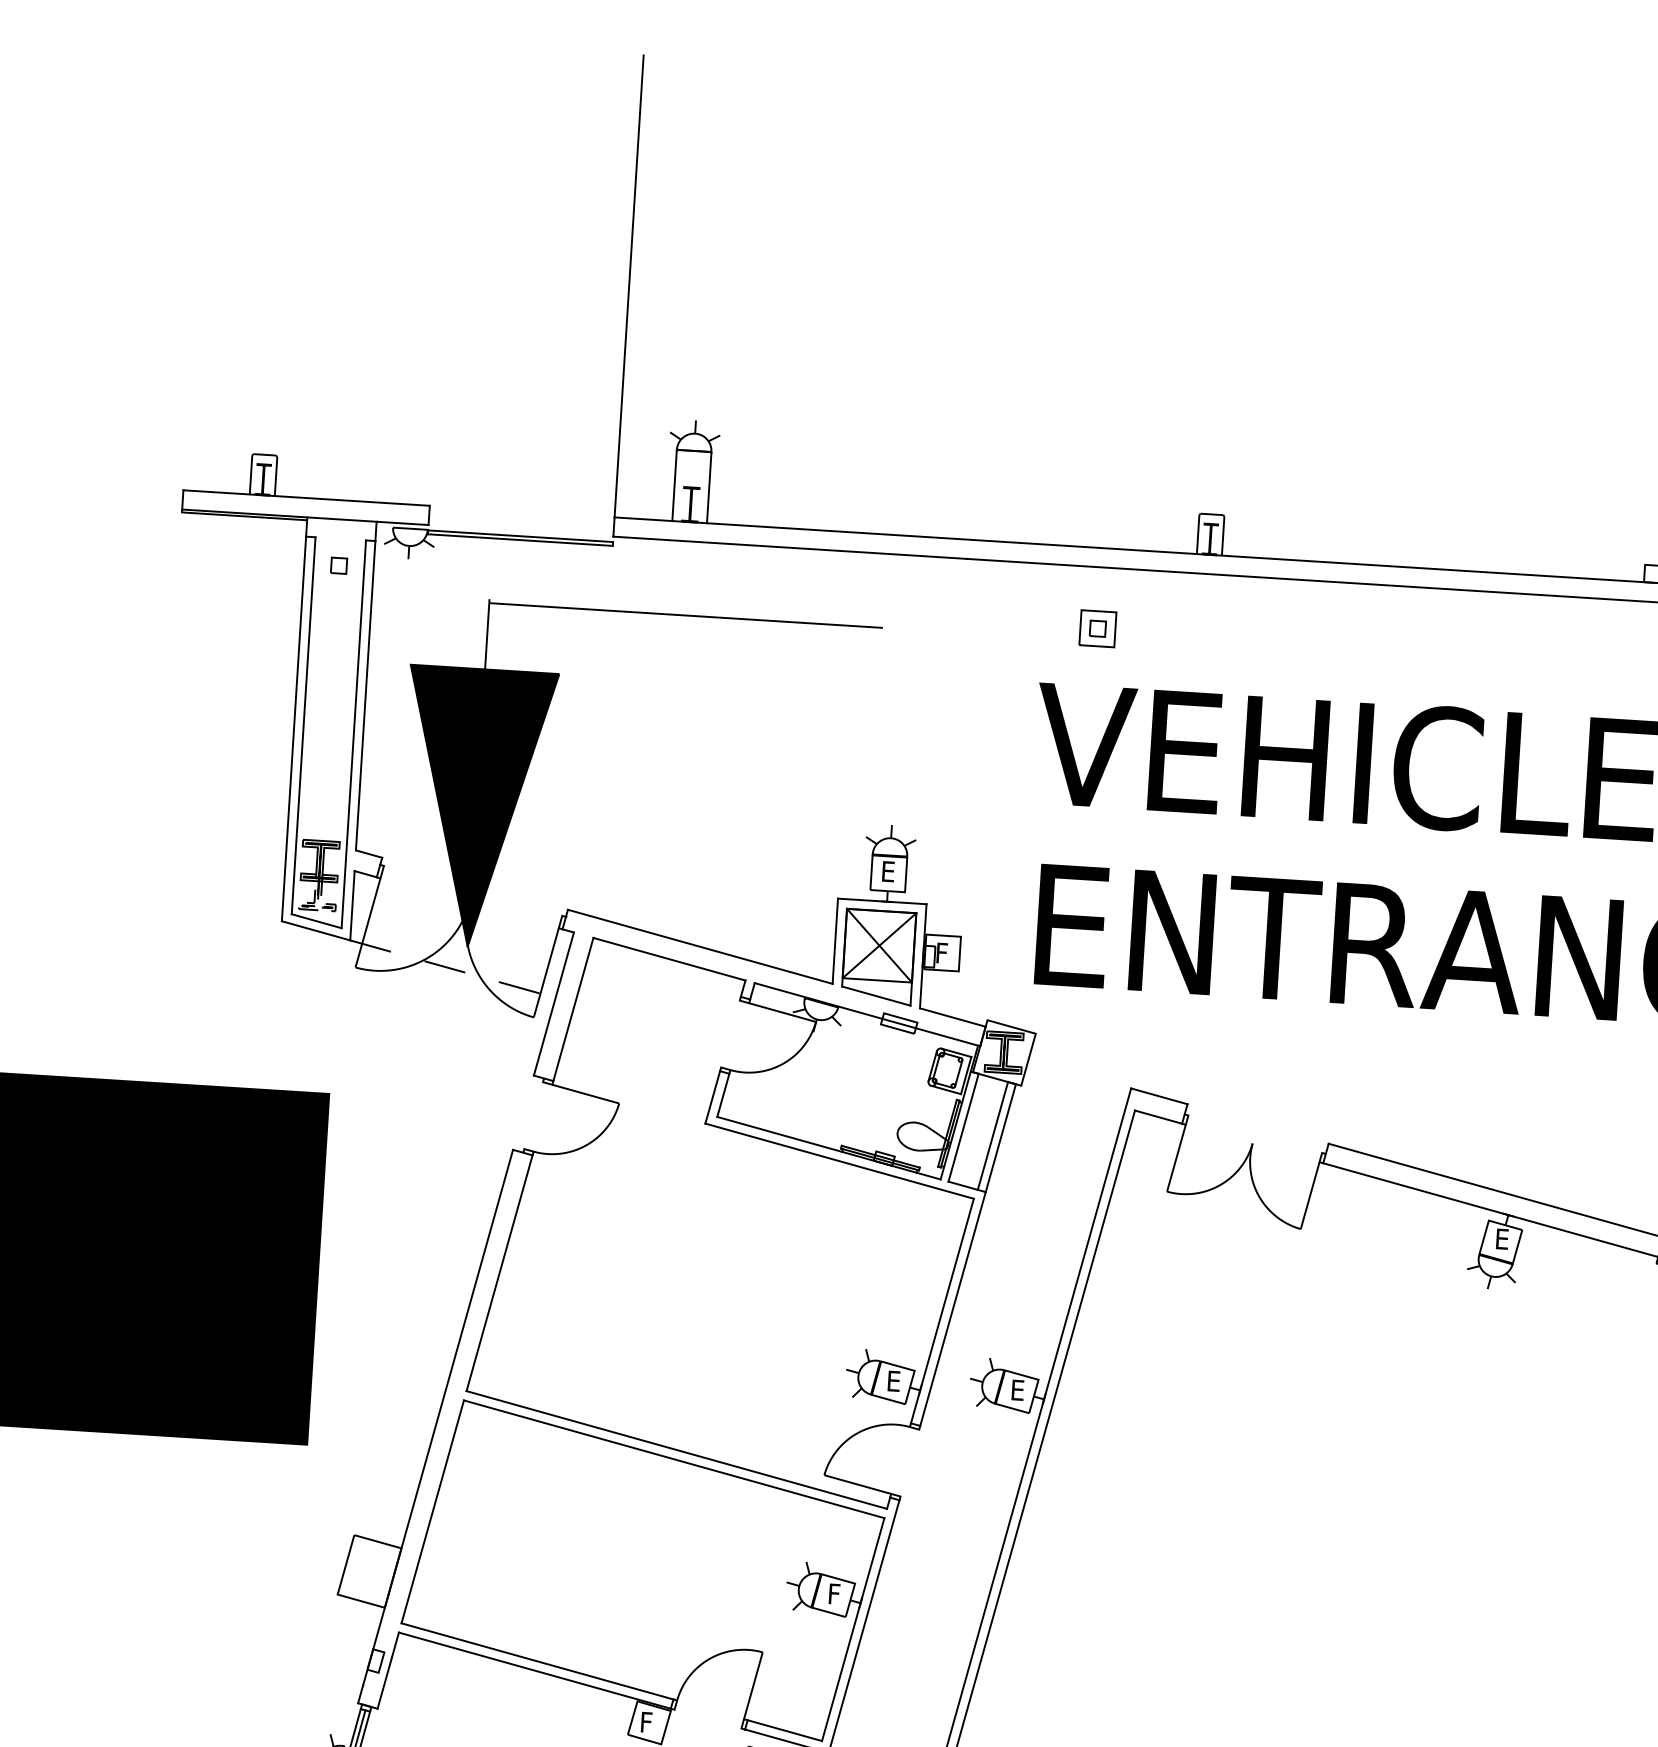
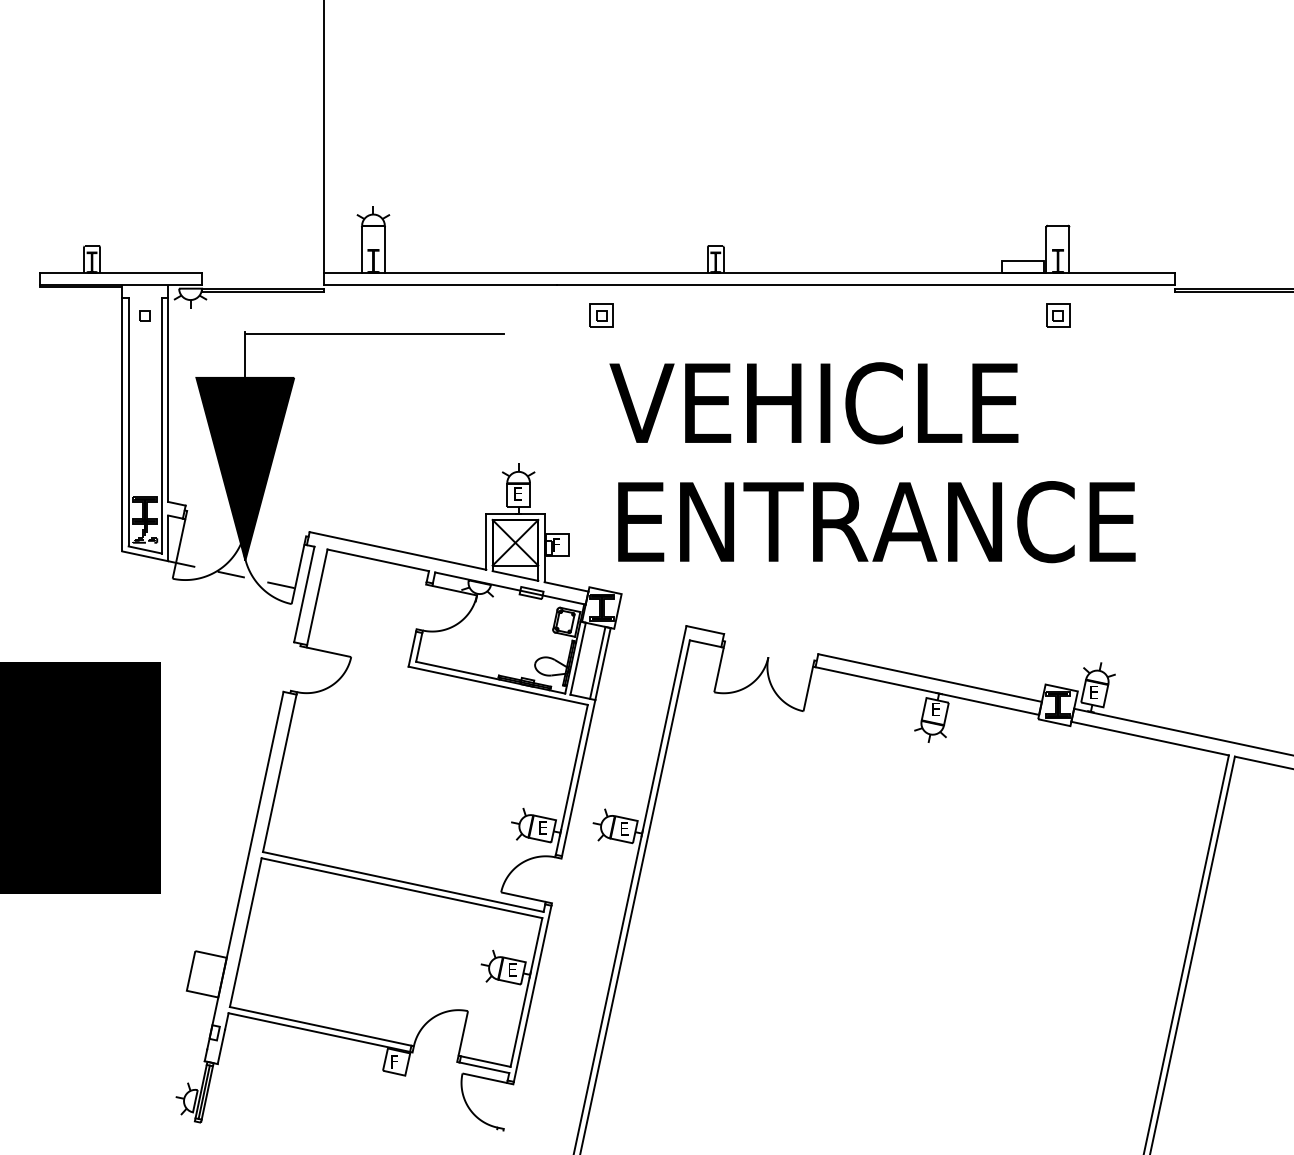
part: (1097, 628) -> (601, 315), moved
text: (835, 1593) -> (513, 969), F -> E

